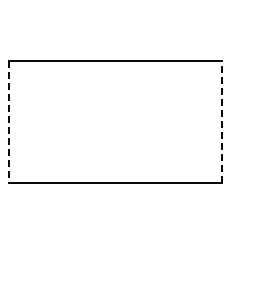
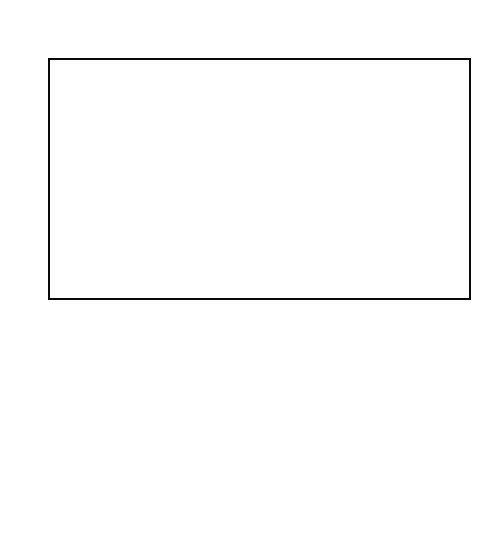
line: (8, 121) -> (47, 178), dashed -> solid
line: (222, 121) -> (470, 178), dashed -> solid

